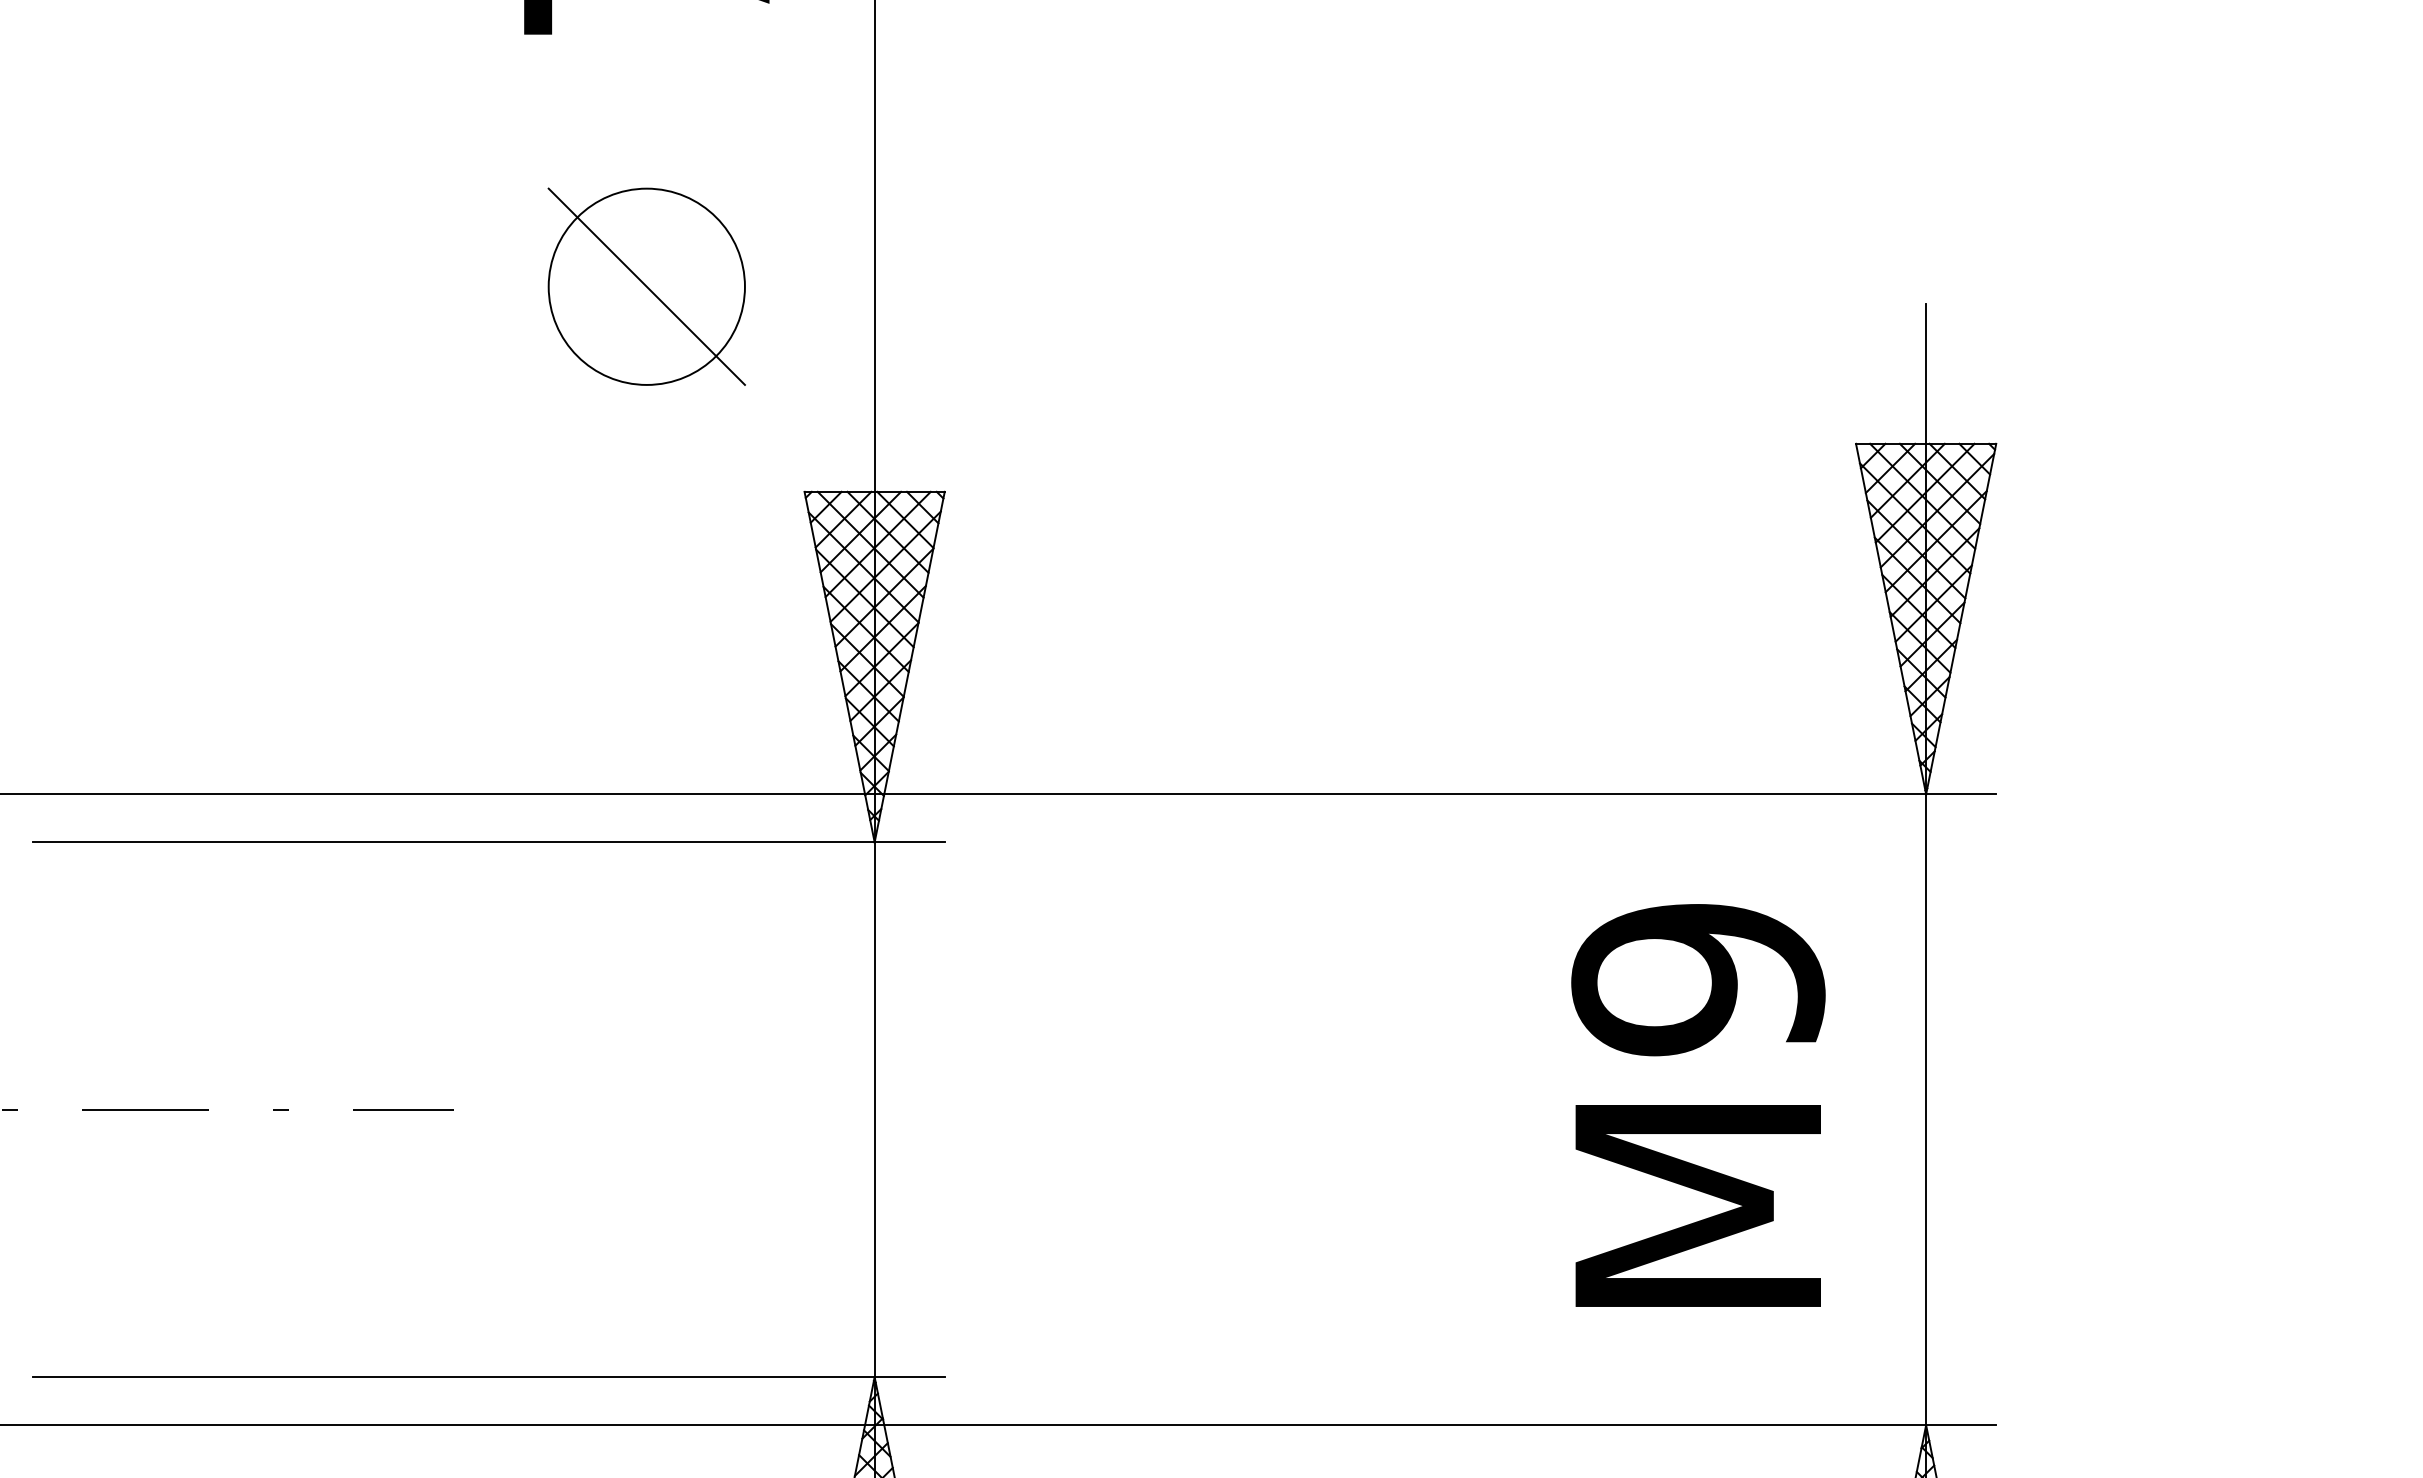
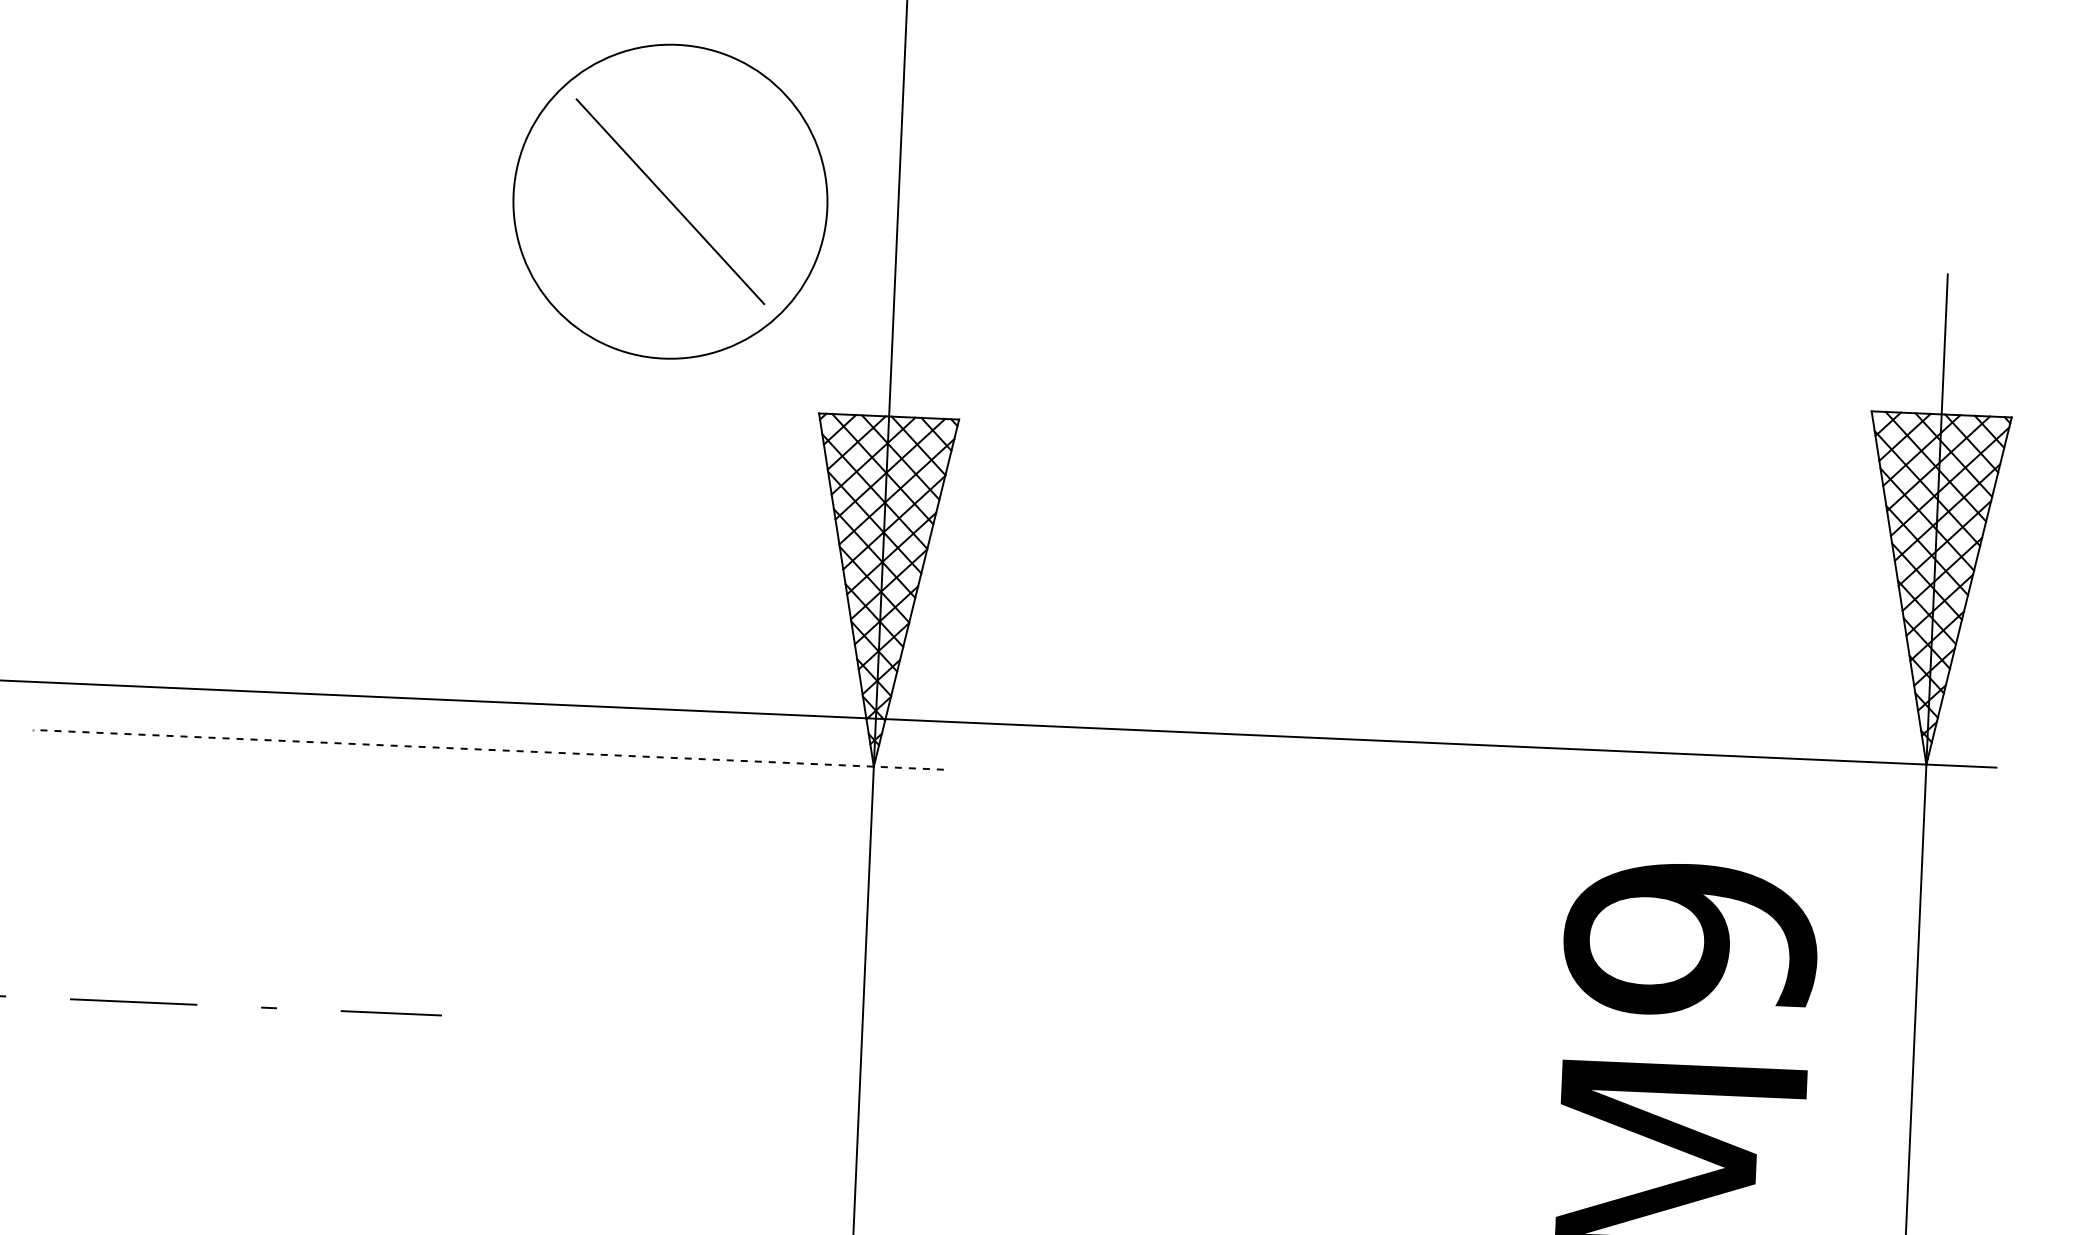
circle: (646, 286) -> (670, 201), size x1.6
line: (489, 842) -> (489, 750), solid -> dashed

